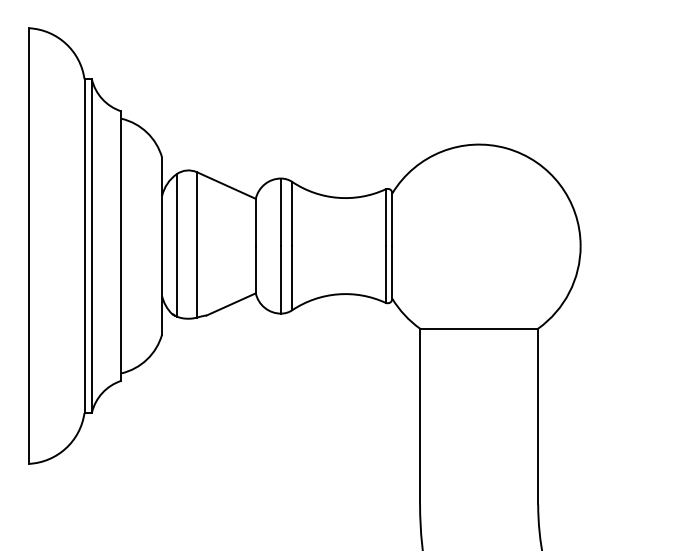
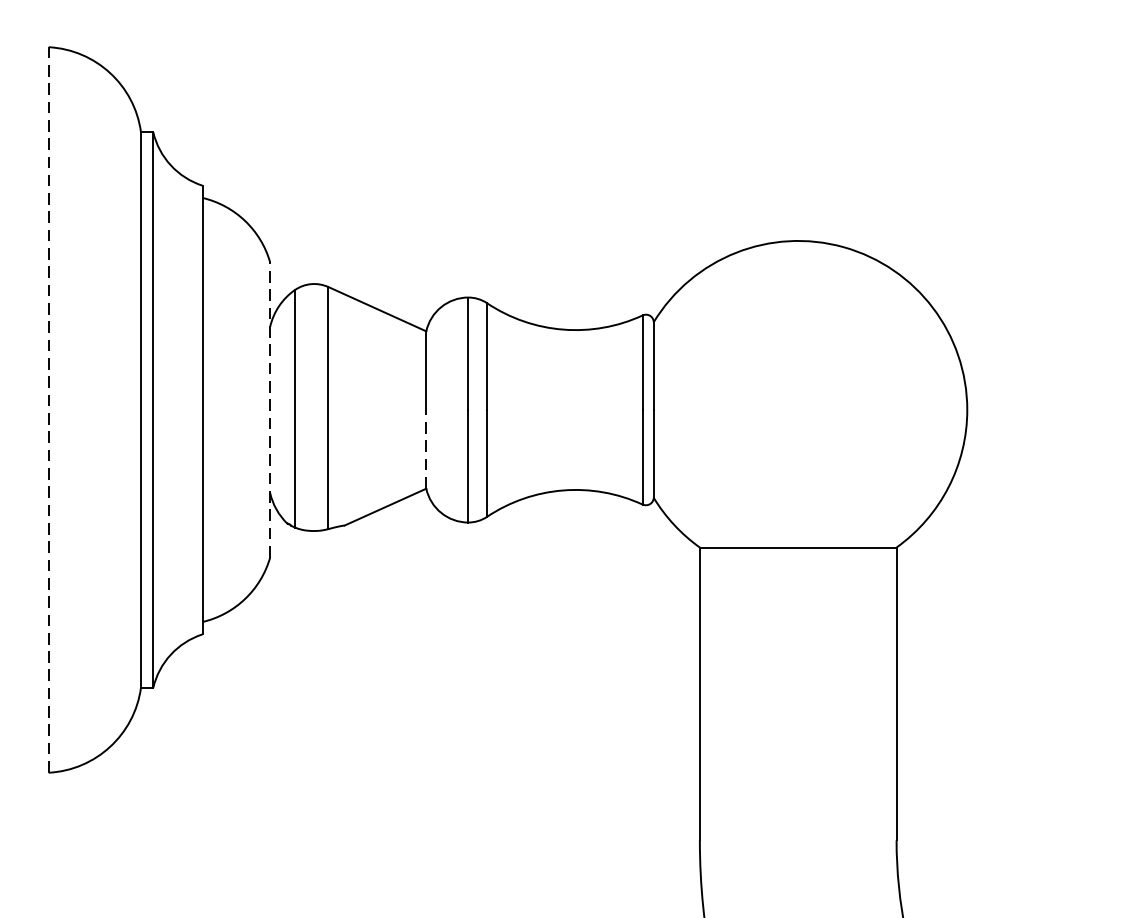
line: (29, 246) -> (49, 410), solid -> dashed
line: (162, 246) -> (270, 410), solid -> dashed
line: (255, 269) -> (425, 449), solid -> dashed

